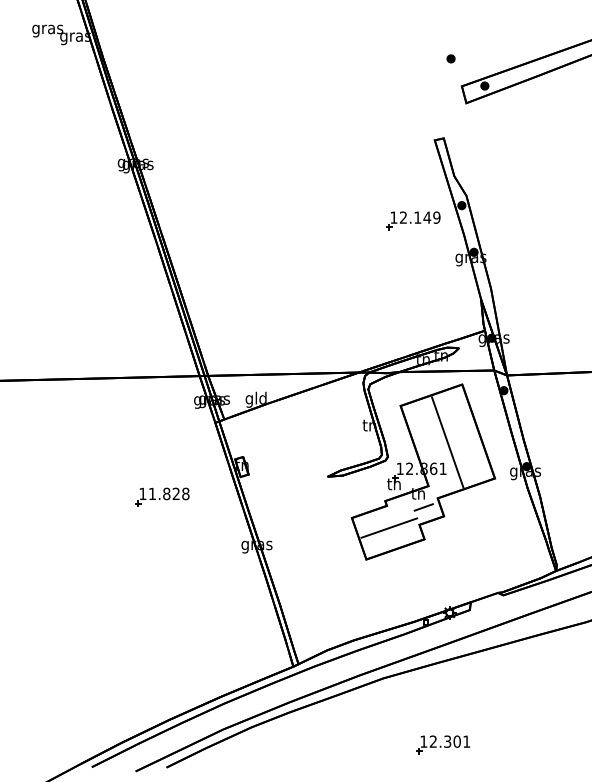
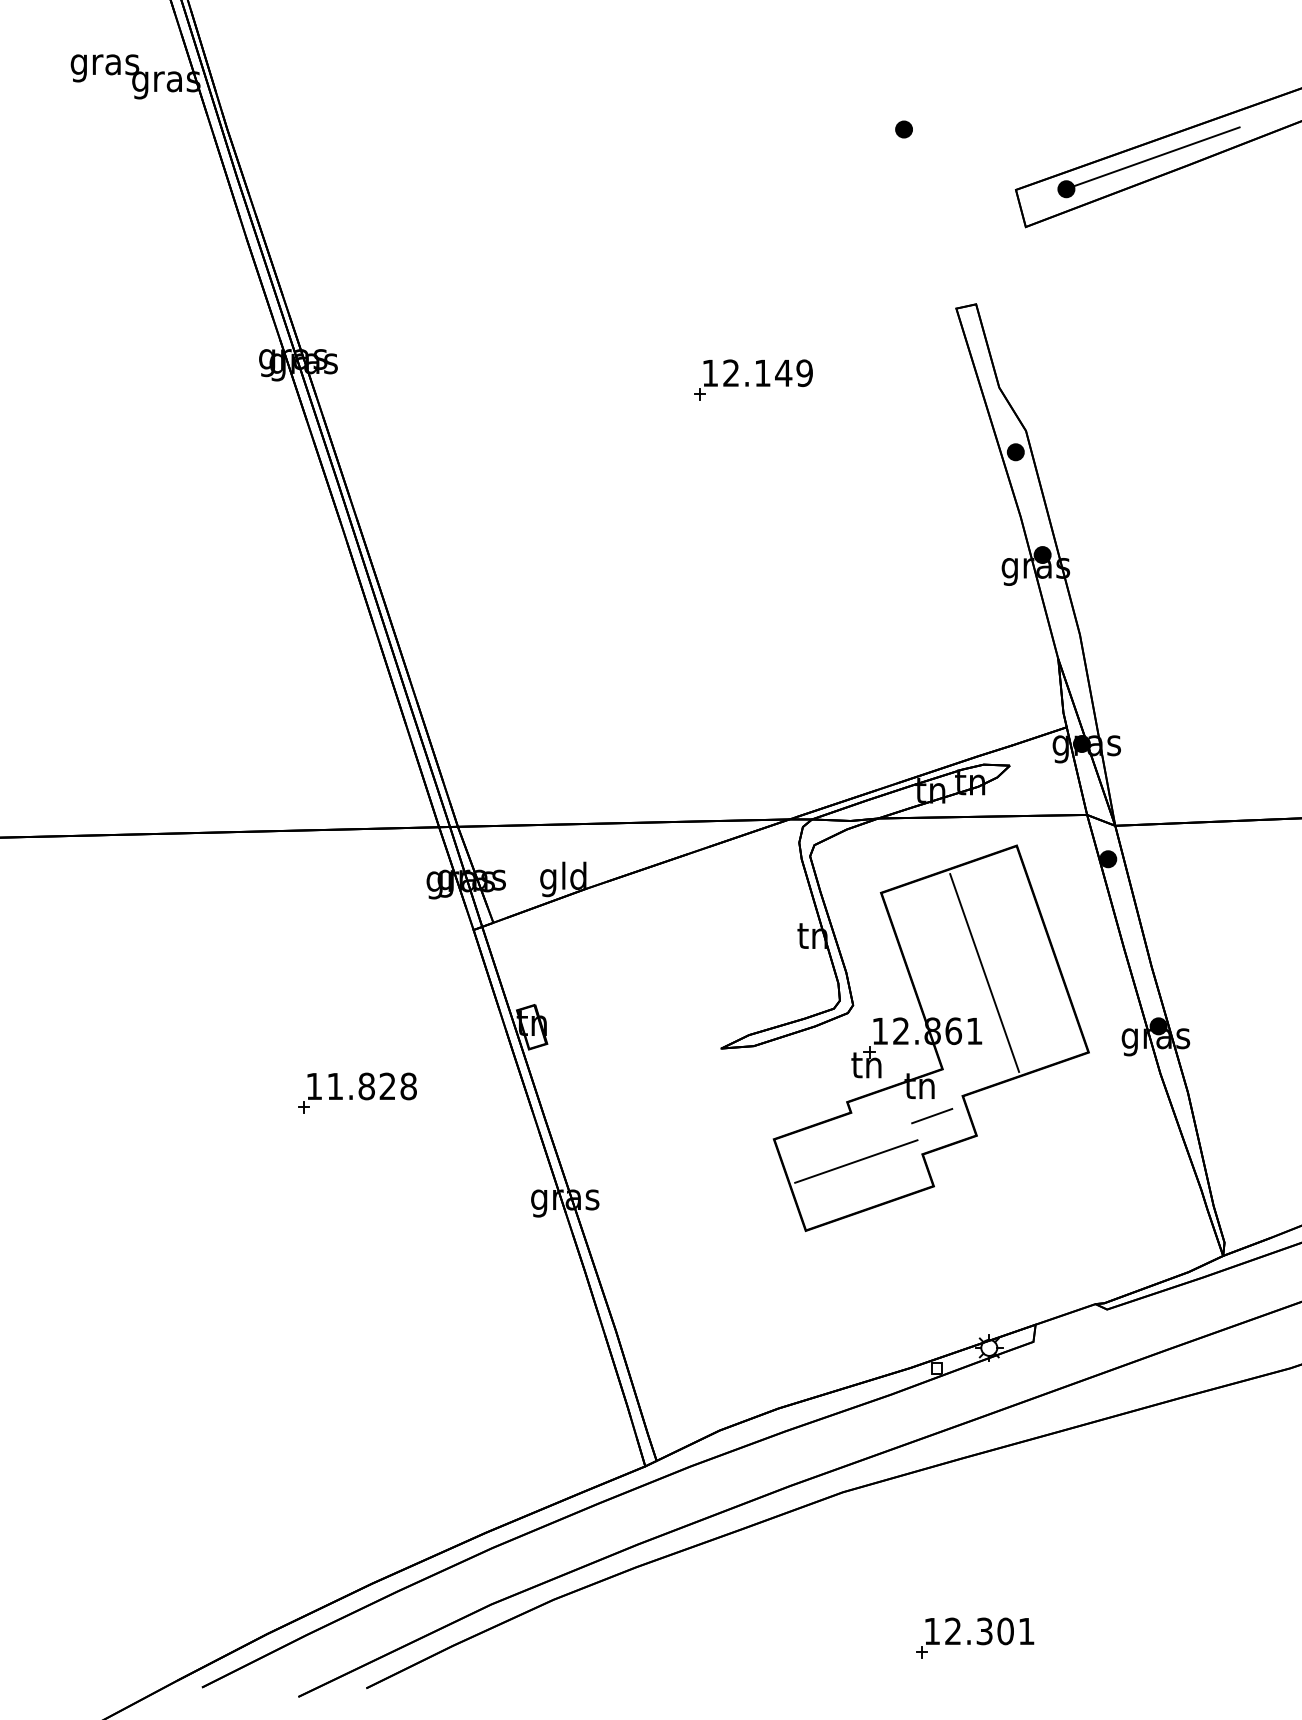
part: (450, 58) -> (902, 128), moved
line: (525, 70) -> (1155, 155), added
part: (413, 220) -> (753, 379), moved

